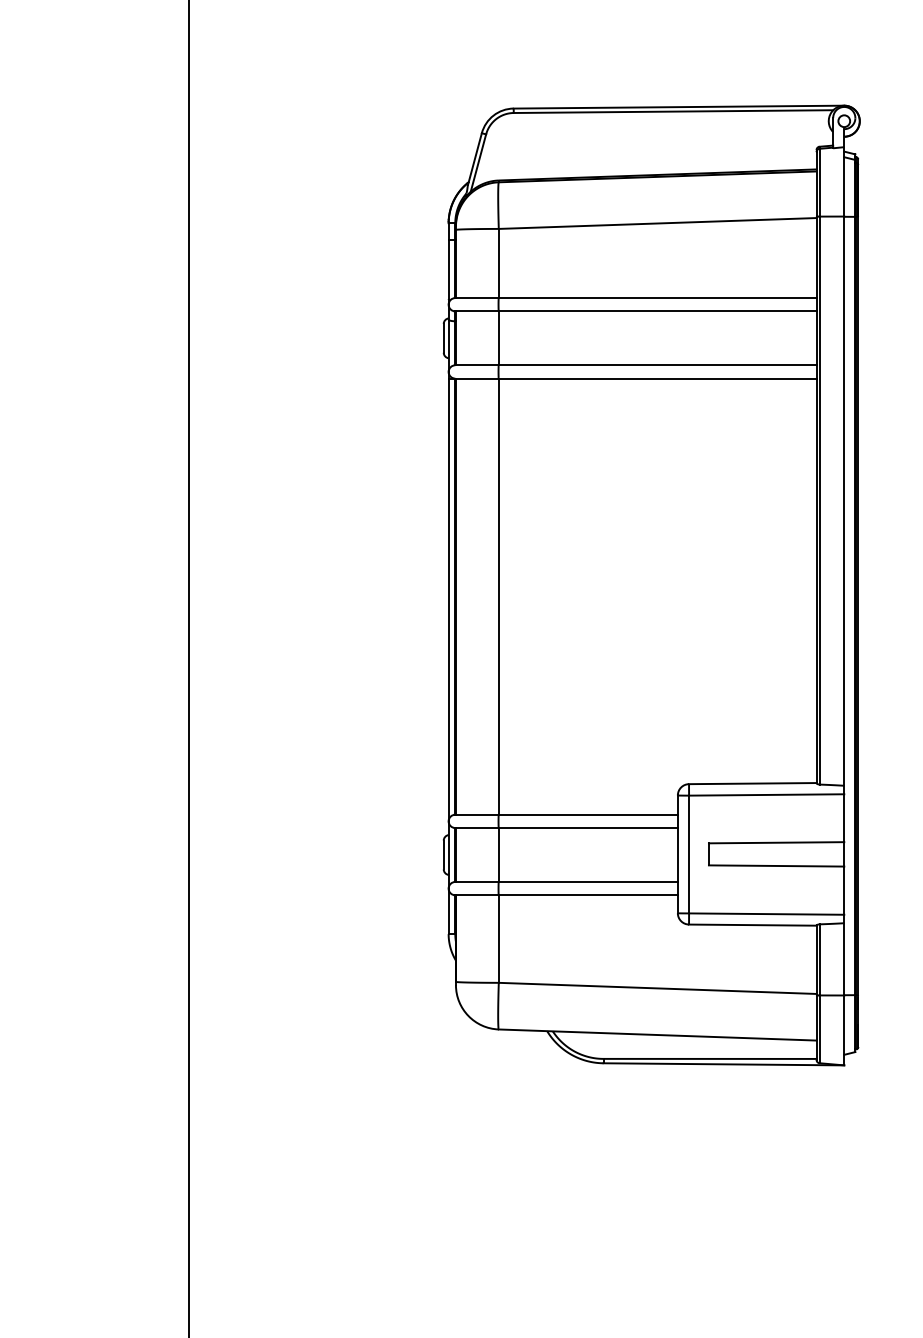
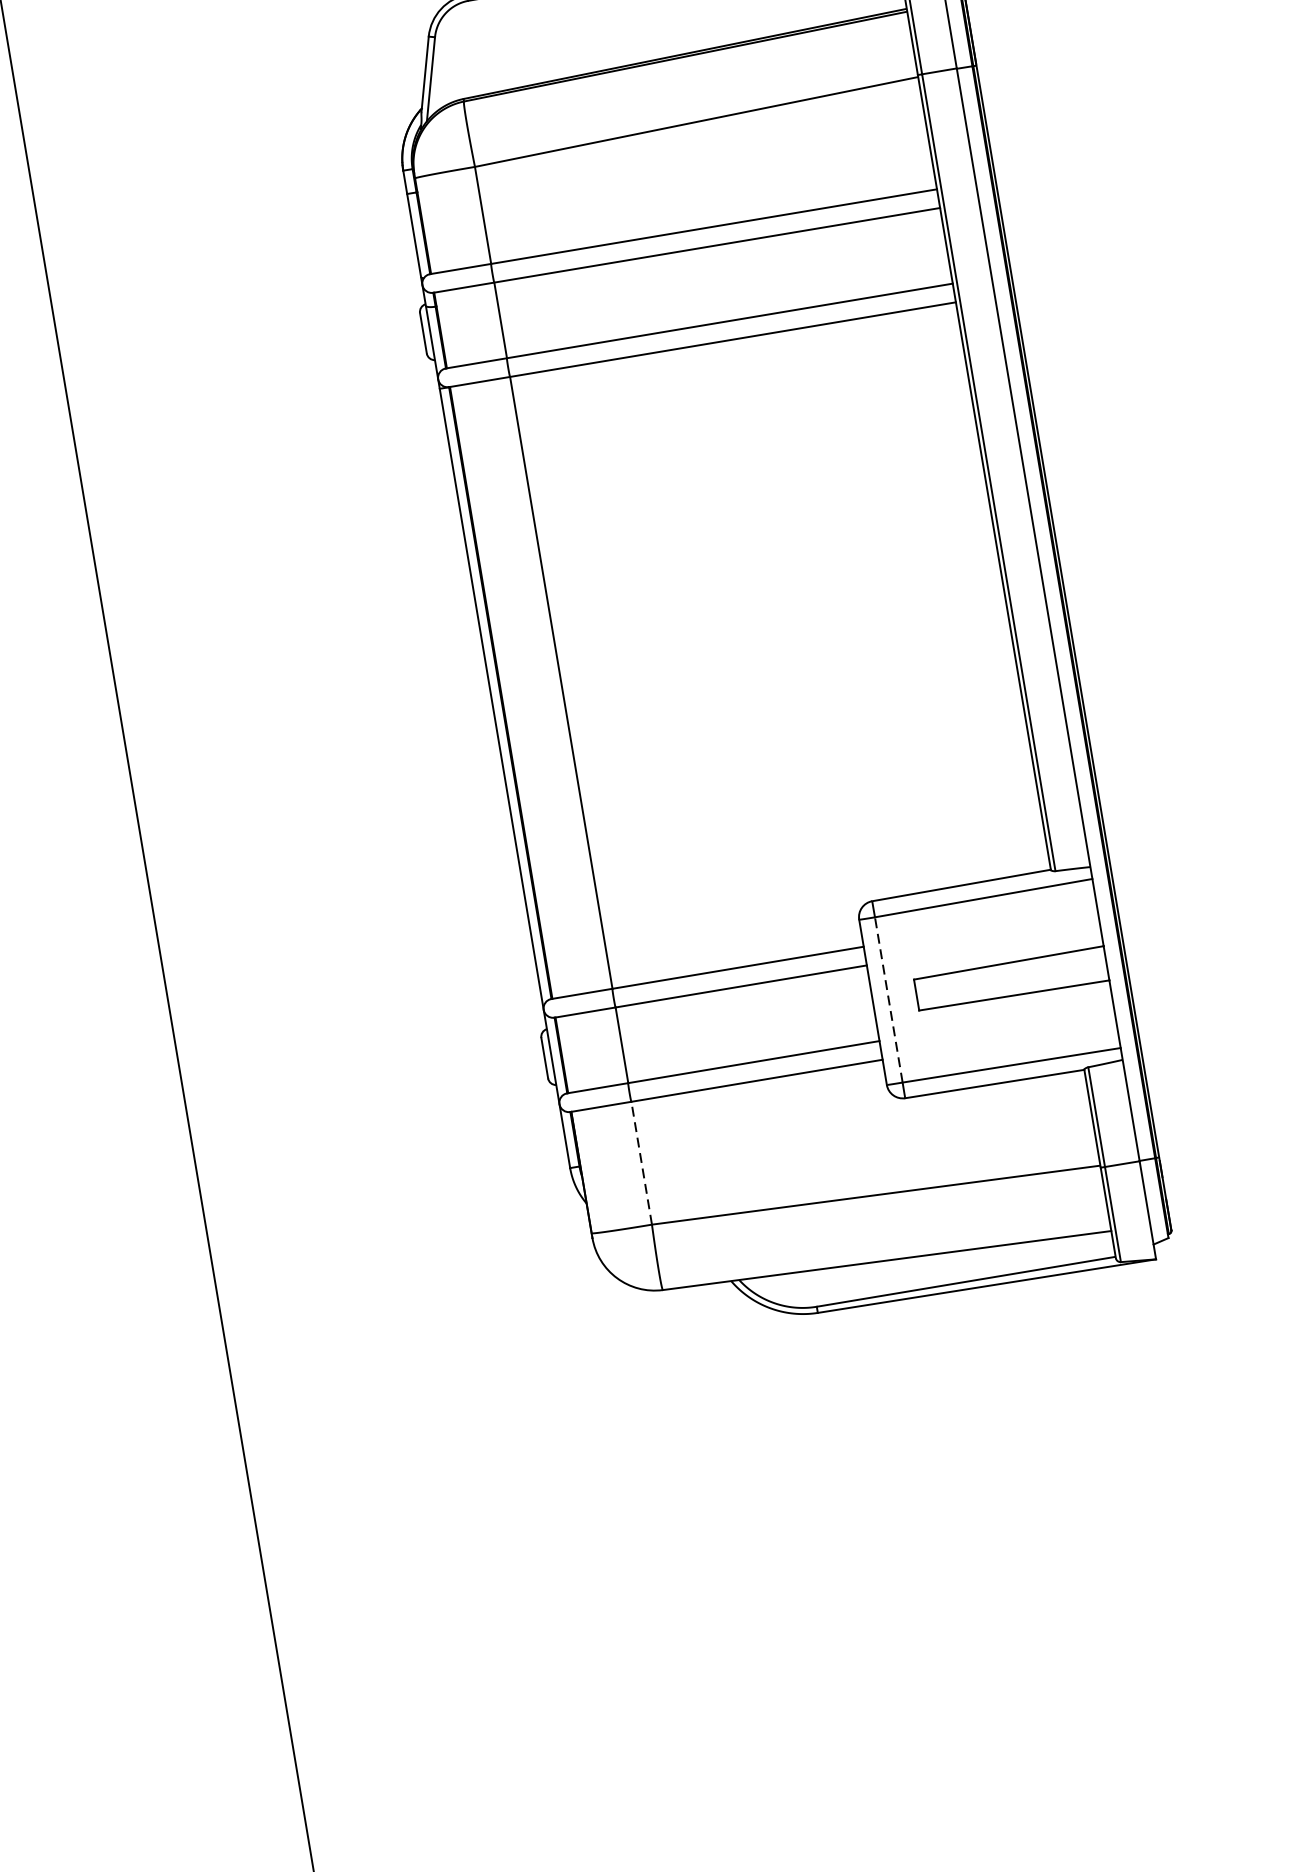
line: (689, 854) -> (889, 999), solid -> dashed
line: (498, 939) -> (641, 1163), solid -> dashed

